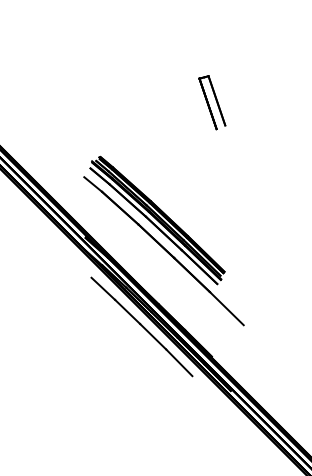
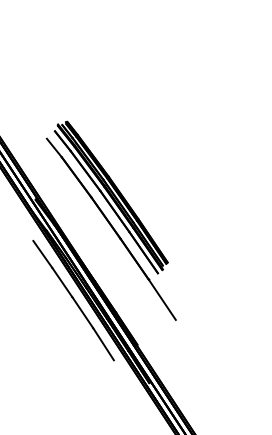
part: (212, 102) -> (190, 90), removed

